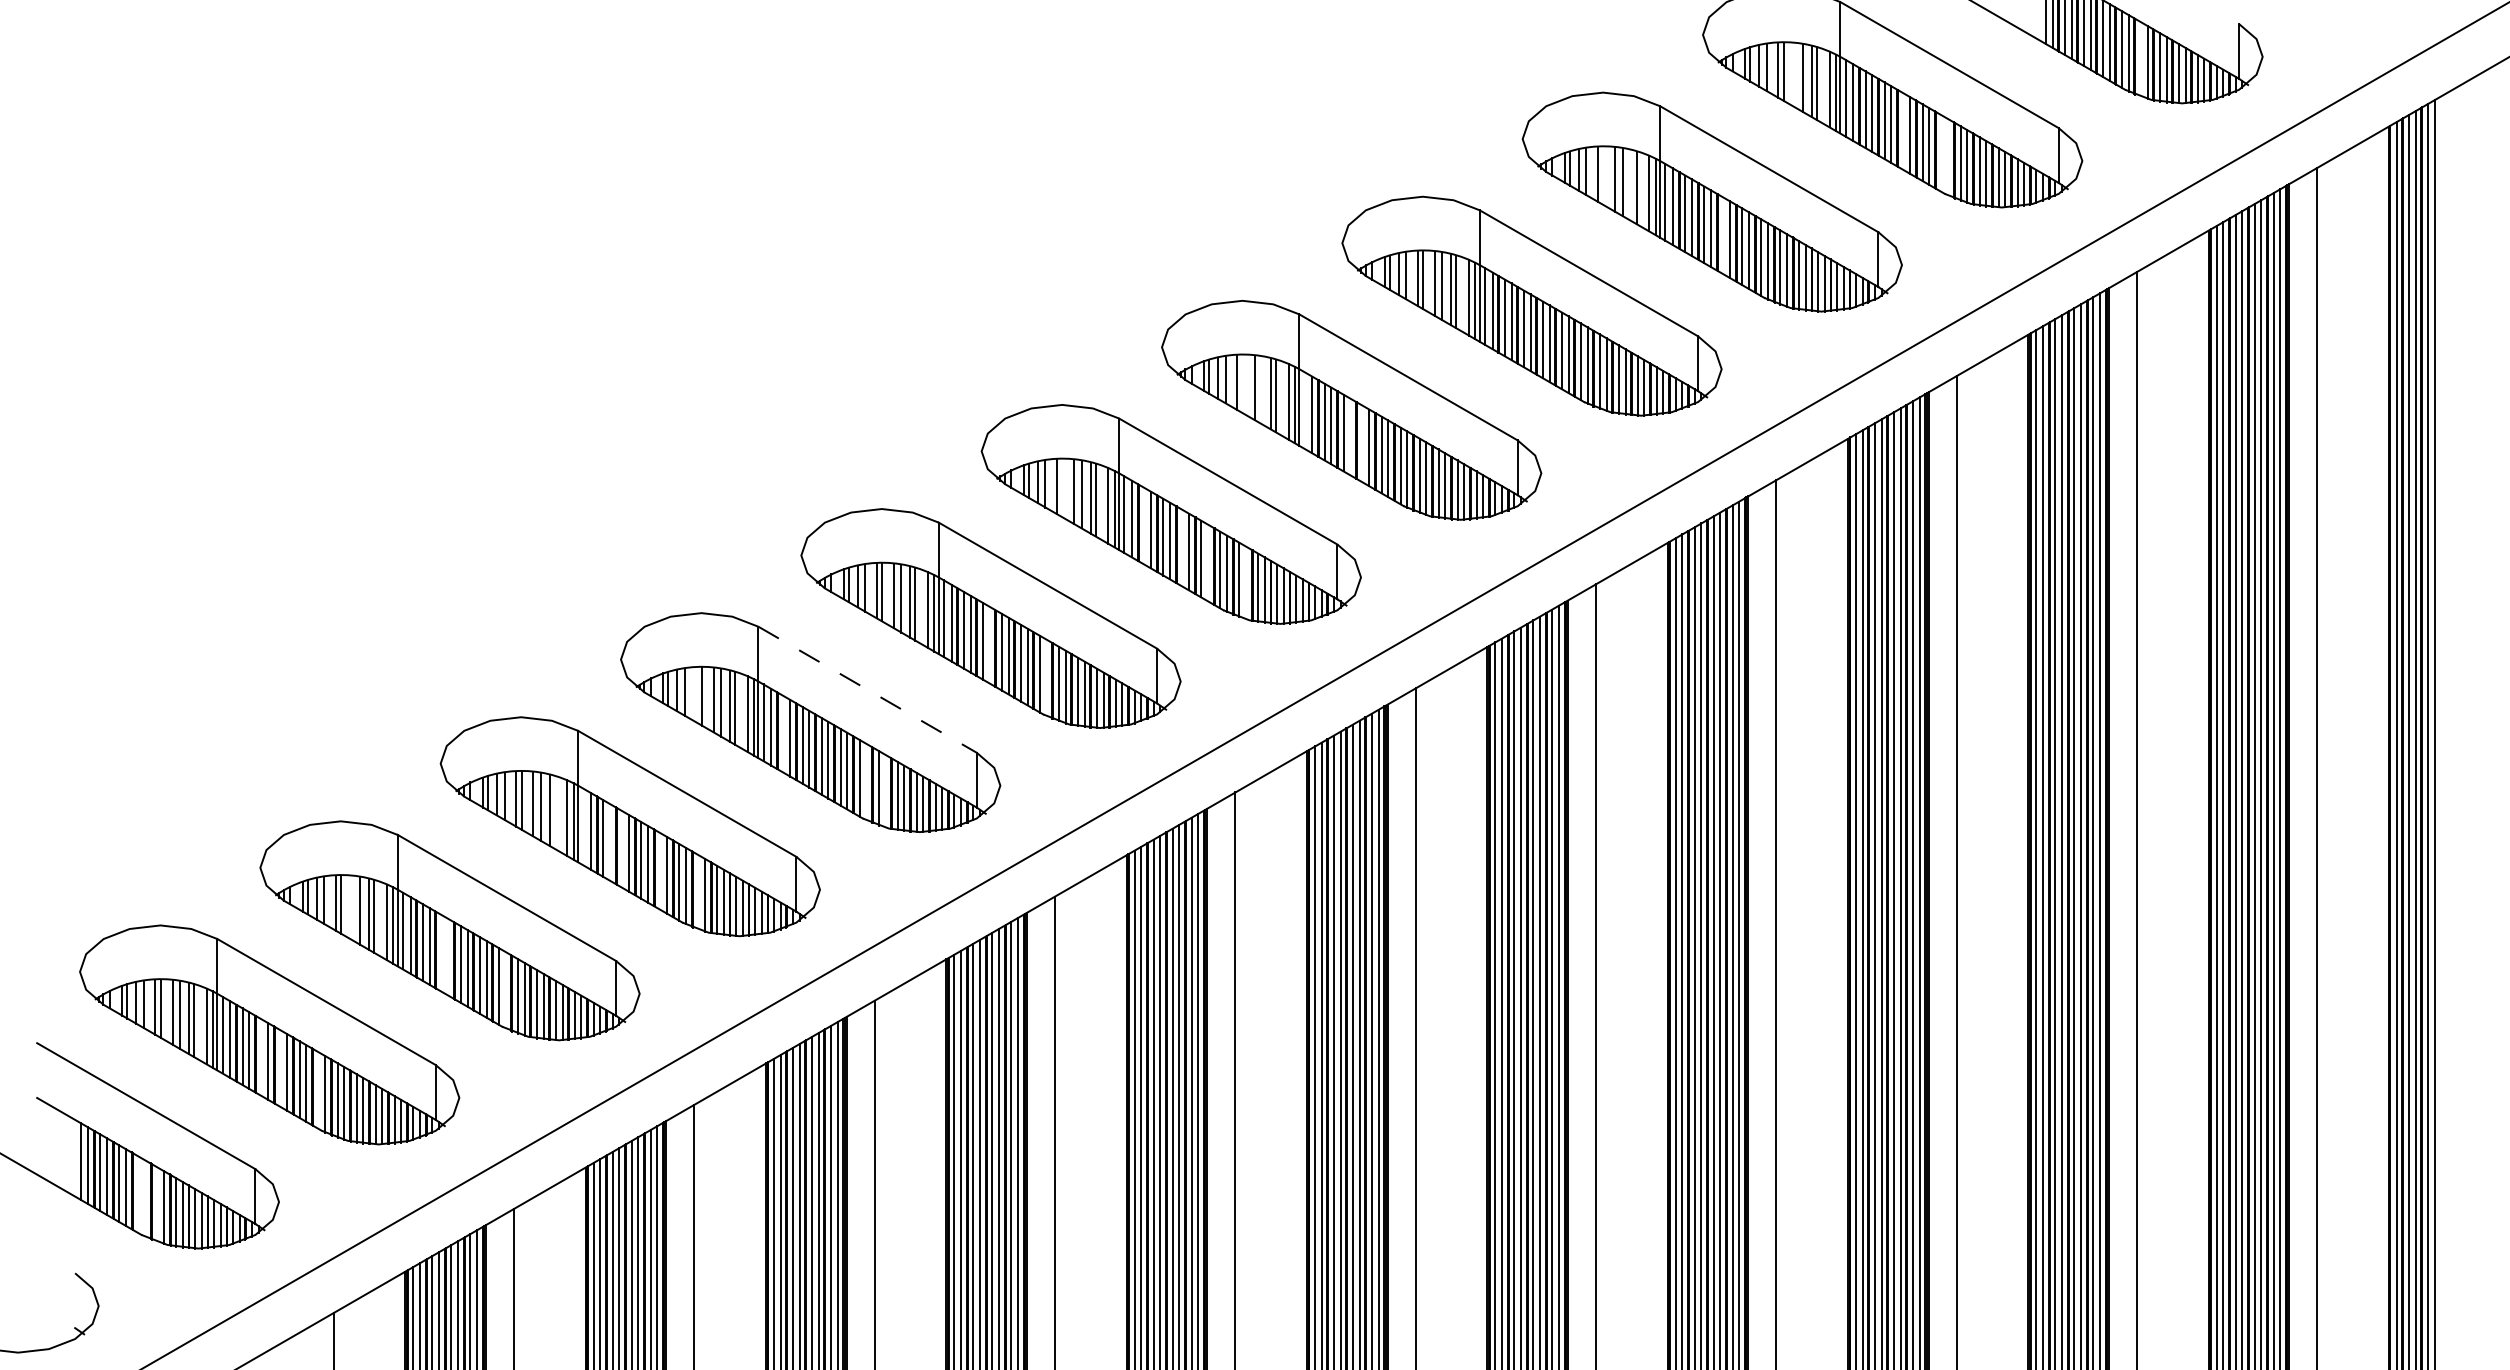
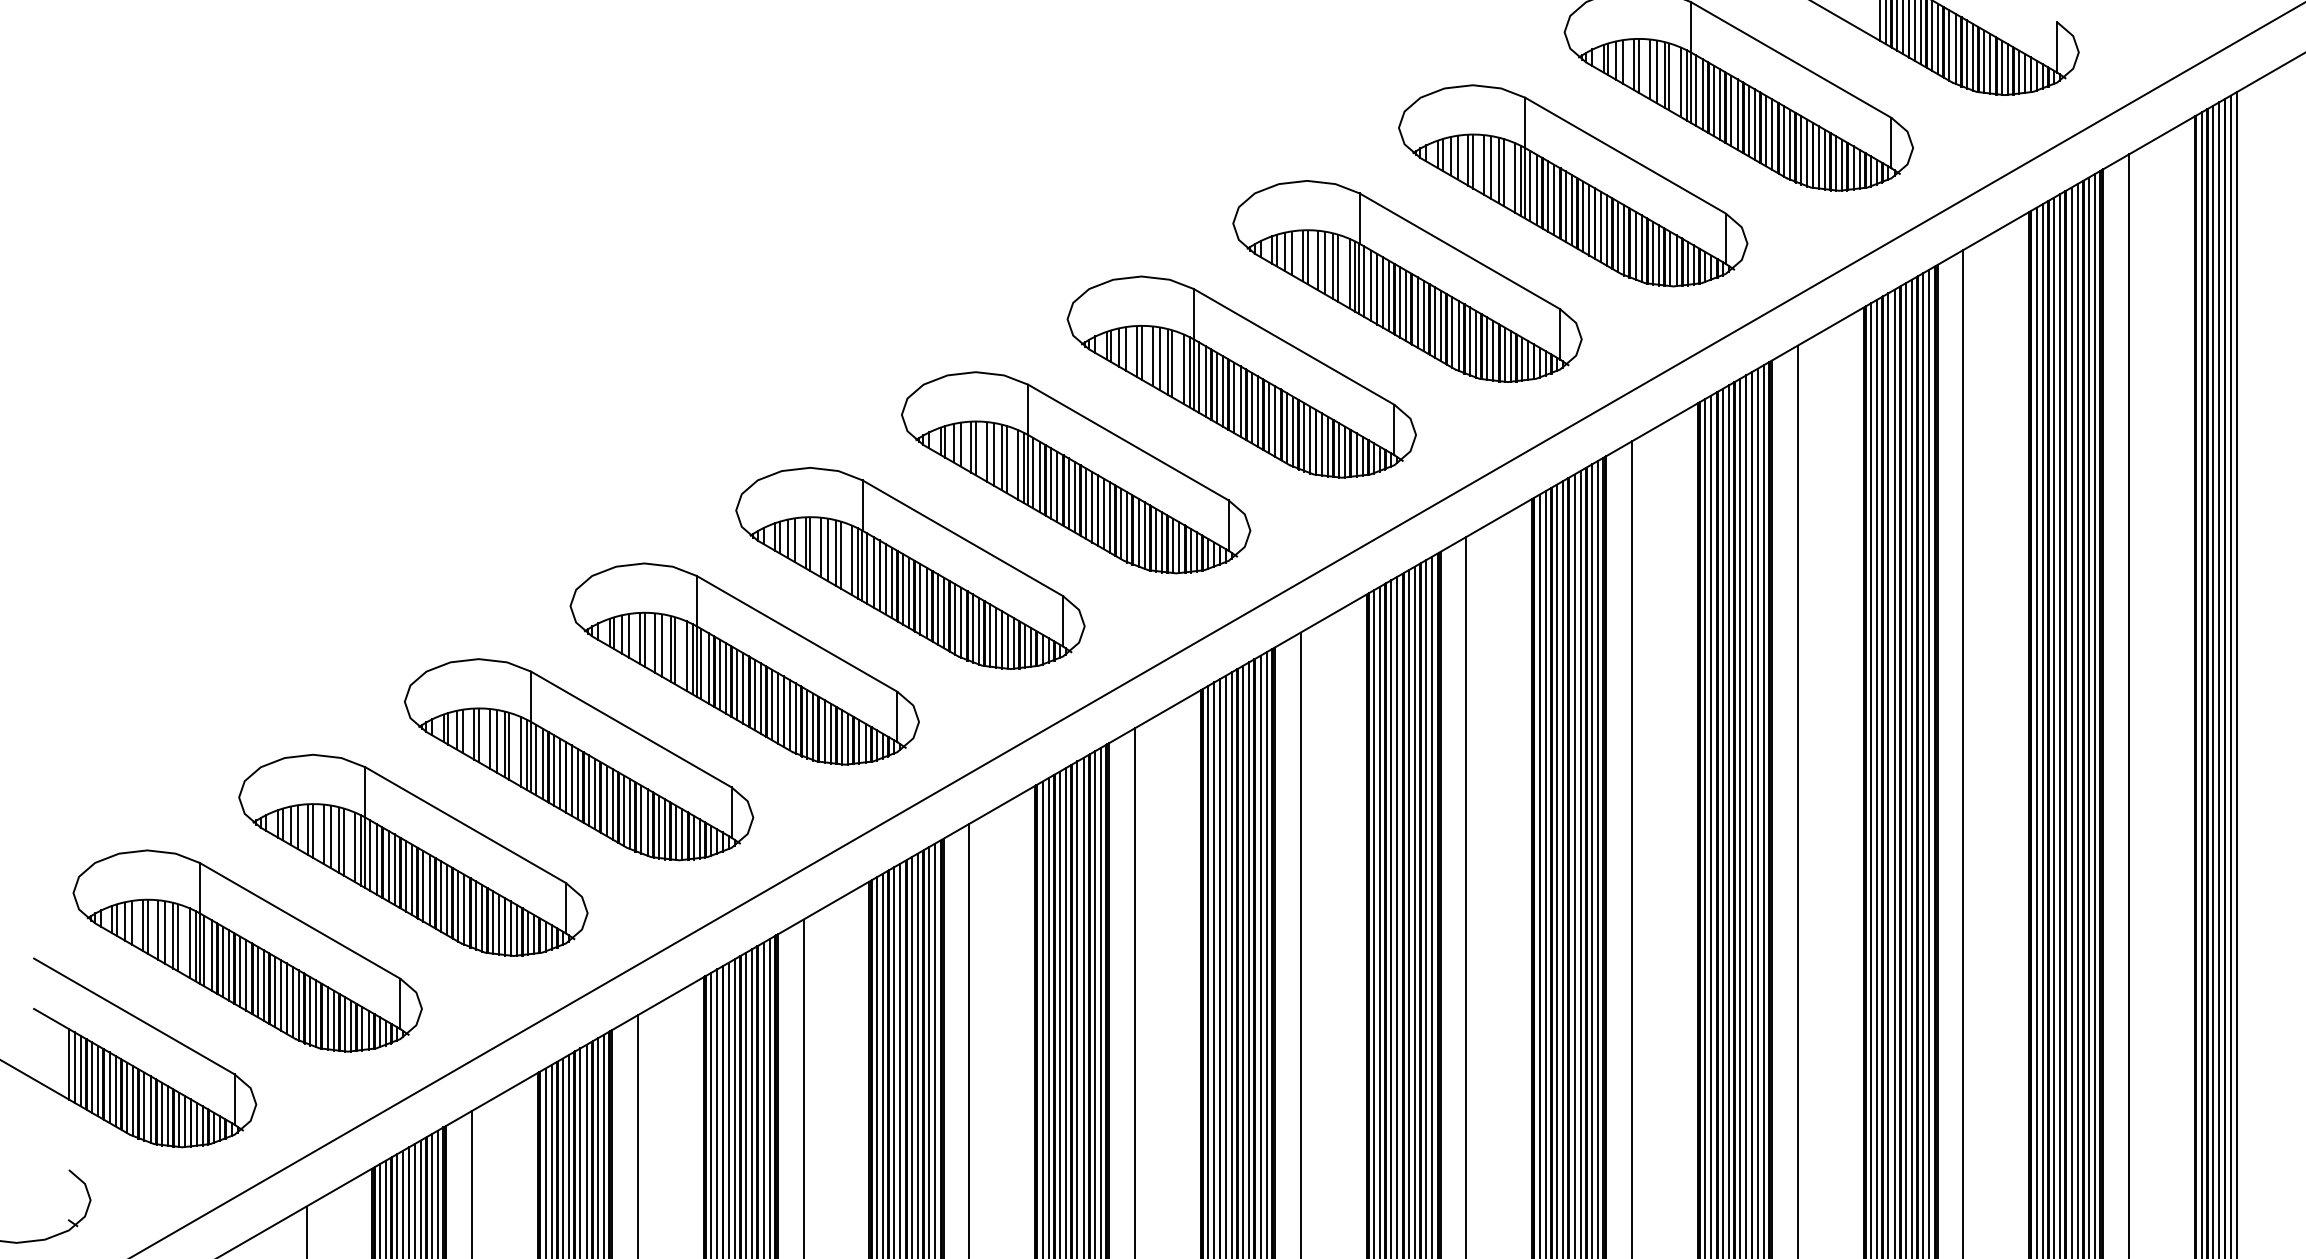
line: (2140, 59) -> (1966, 54), added
line: (1795, 75) -> (1649, 69), added
line: (1903, 131) -> (1748, 120), added
line: (1941, 153) -> (1783, 141), added
line: (1947, 157) -> (1789, 144), added
line: (1603, 175) -> (1473, 161), added
line: (1631, 185) -> (1498, 170), added
line: (1723, 235) -> (1583, 216), added
line: (1242, 383) -> (1141, 352), added
line: (1262, 391) -> (1159, 359), added
line: (1304, 410) -> (1198, 377), added
line: (1350, 436) -> (1240, 401), added
line: (1362, 443) -> (1251, 407), added
line: (1062, 487) -> (976, 448), added
line: (1144, 526) -> (1051, 483), added
line: (1182, 547) -> (1086, 503), added
line: (1207, 563) -> (1109, 517), added
line: (1245, 582) -> (1144, 535), added
line: (989, 644) -> (909, 592), added
line: (1046, 677) -> (961, 622), added
line: (868, 689) -> (797, 633), dashed -> solid
line: (696, 694) -> (639, 638), added
line: (783, 733) -> (719, 674), added
line: (865, 781) -> (795, 718), added
line: (885, 790) -> (813, 726), added
line: (554, 812) -> (509, 746), added
line: (582, 826) -> (535, 759), added
line: (610, 841) -> (560, 773), added
line: (622, 849) -> (571, 780), added
line: (660, 871) -> (606, 800), added
line: (698, 891) -> (641, 819), added
line: (353, 908) -> (324, 834), added
line: (442, 953) -> (406, 876), added
line: (449, 957) -> (412, 879), added
line: (505, 989) -> (464, 909), added
line: (261, 1057) -> (240, 971), added
line: (280, 1068) -> (257, 981), added
line: (318, 1089) -> (292, 1001), added
line: (75, 1158) -> (69, 1064), added
line: (137, 1194) -> (126, 1097), added
line: (145, 1198) -> (133, 1101), added
line: (157, 1204) -> (144, 1106), added

